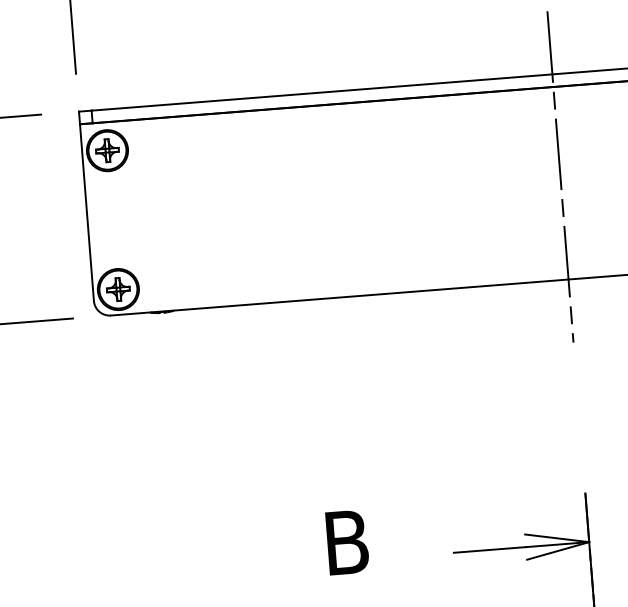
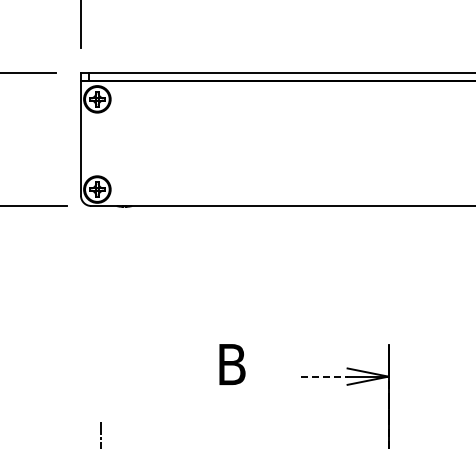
line: (560, 177) -> (388, 139), removed
line: (490, 549) -> (324, 376), solid -> dashed

